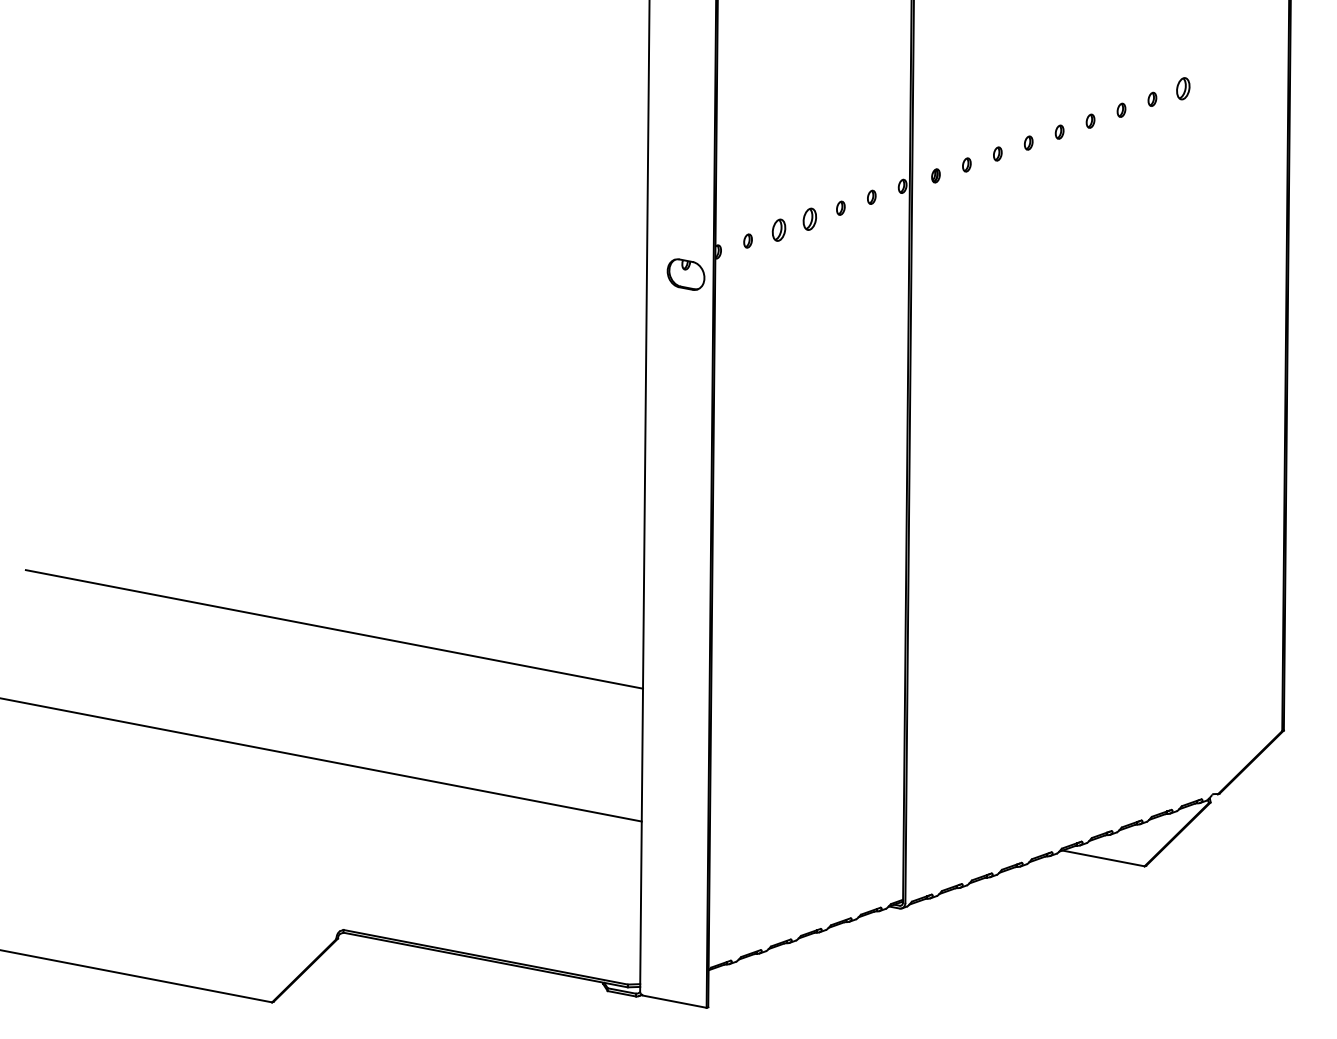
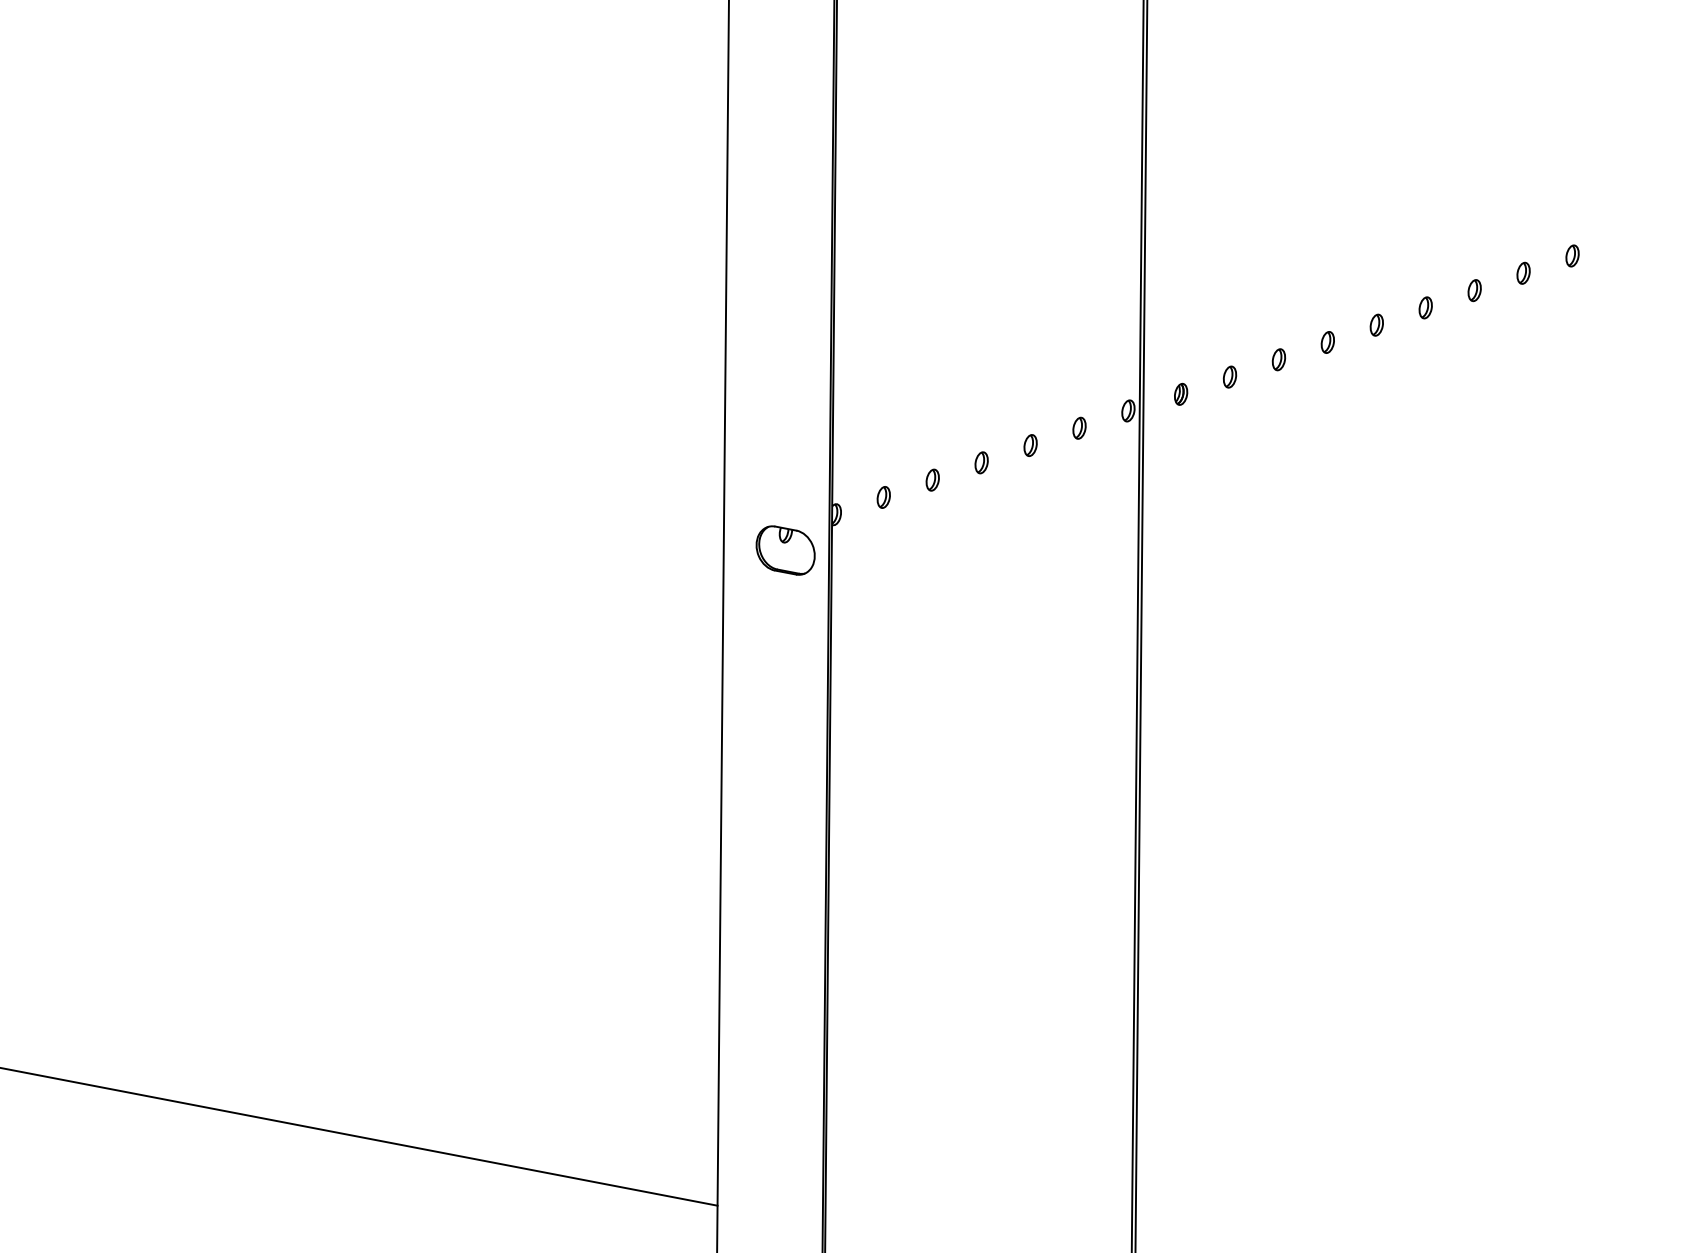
part: (1183, 87) -> (1572, 254), size x0.62
part: (809, 218) -> (980, 461), size x0.62
part: (778, 229) -> (931, 479), size x0.62

